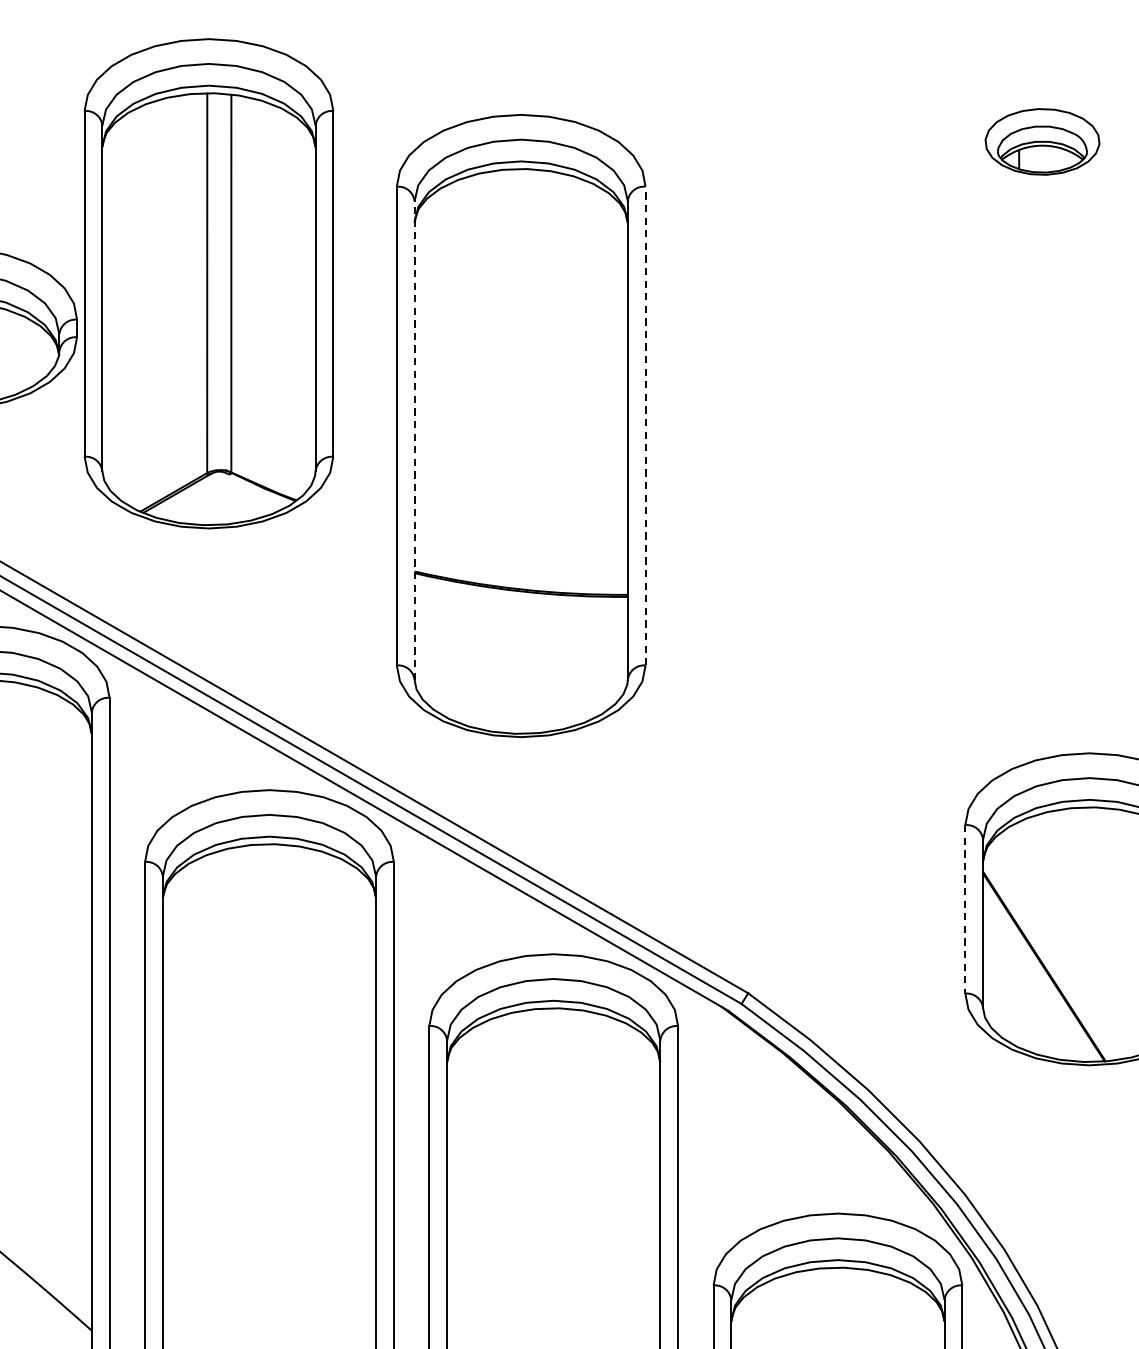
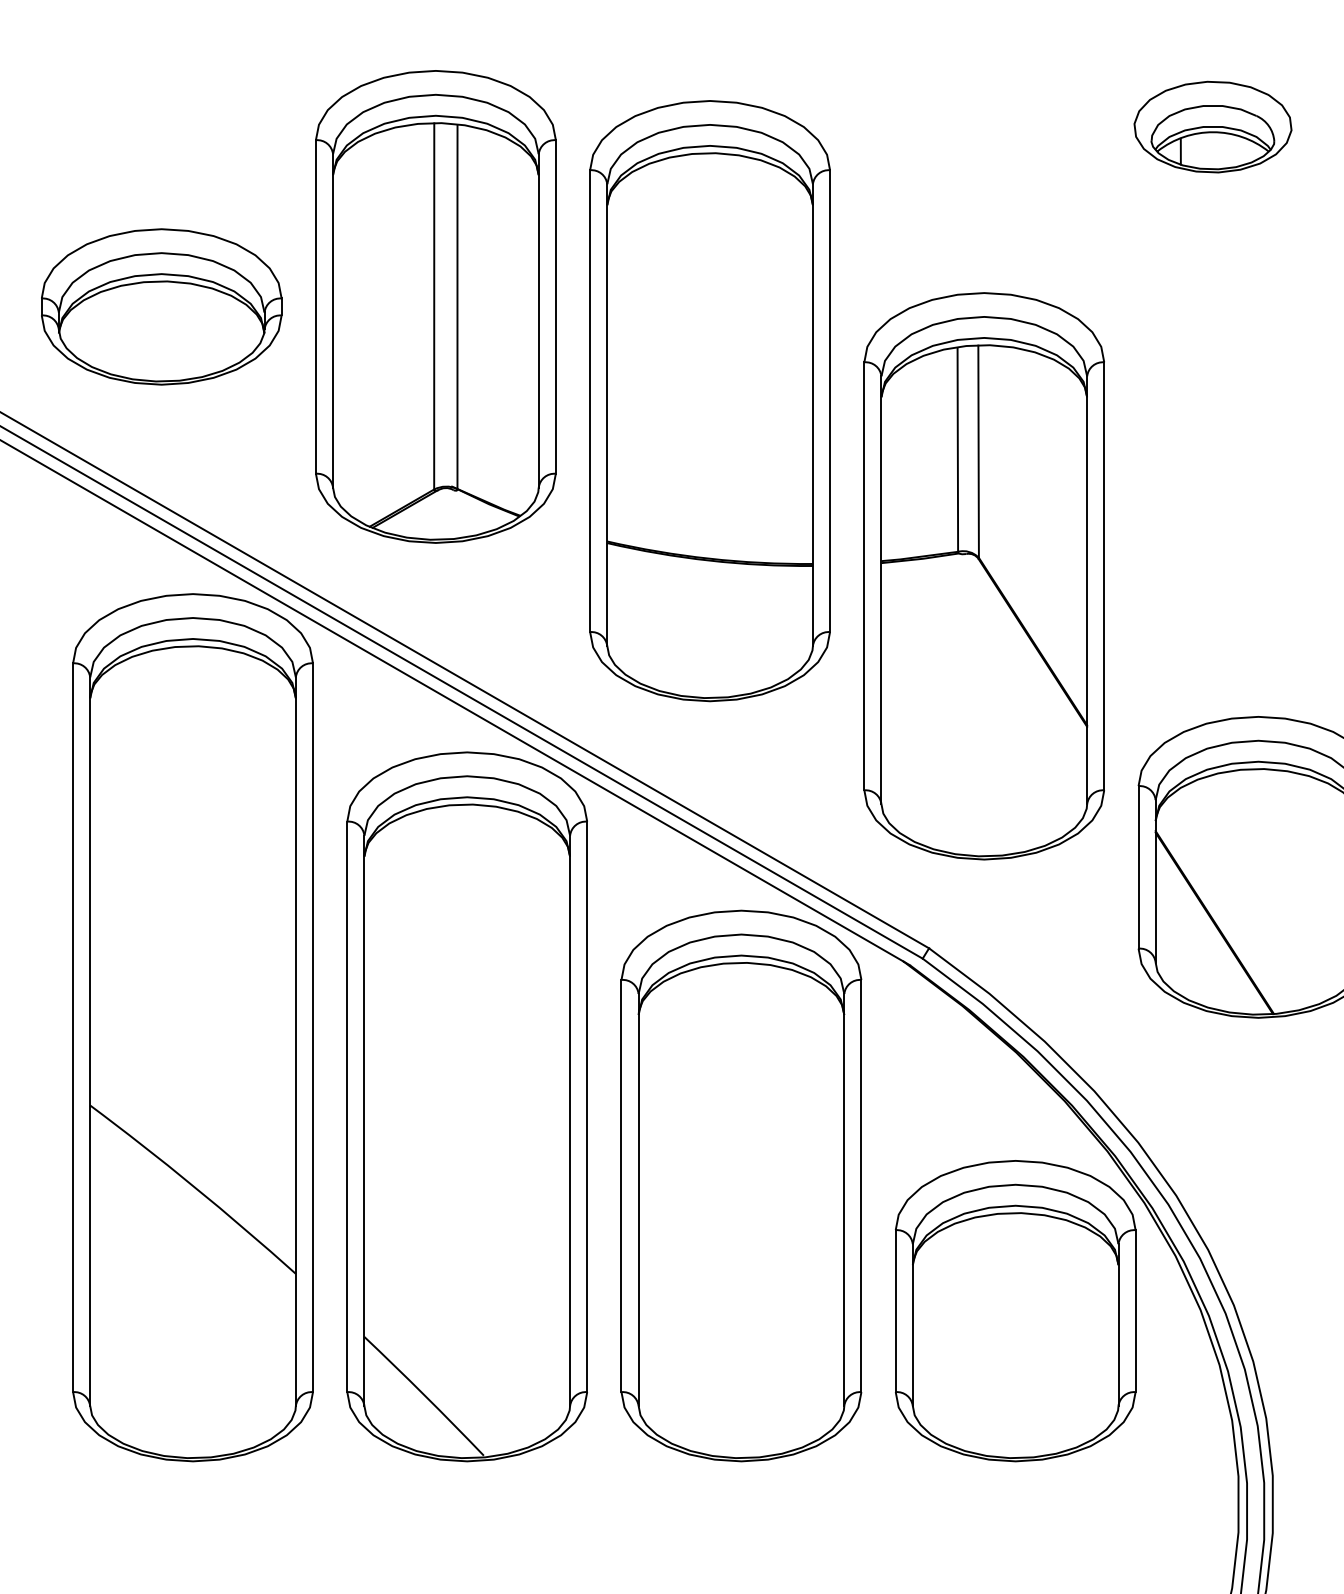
part: (1041, 141) -> (1212, 126), size x1.43
part: (208, 283) -> (435, 306), moved
line: (646, 426) -> (830, 401), dashed -> solid
line: (414, 440) -> (607, 415), dashed -> solid
part: (804, 607) -> (983, 576), added
line: (965, 909) -> (1138, 867), dashed -> solid

